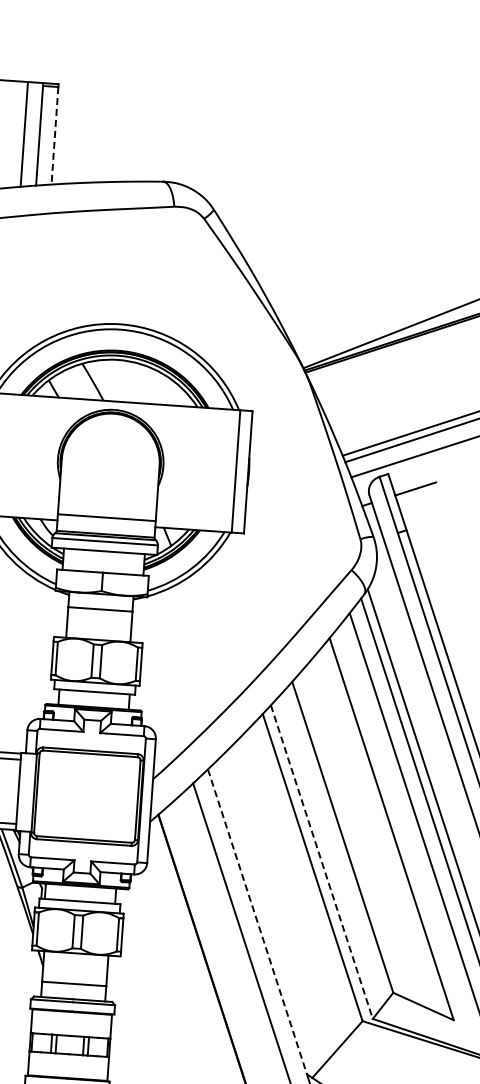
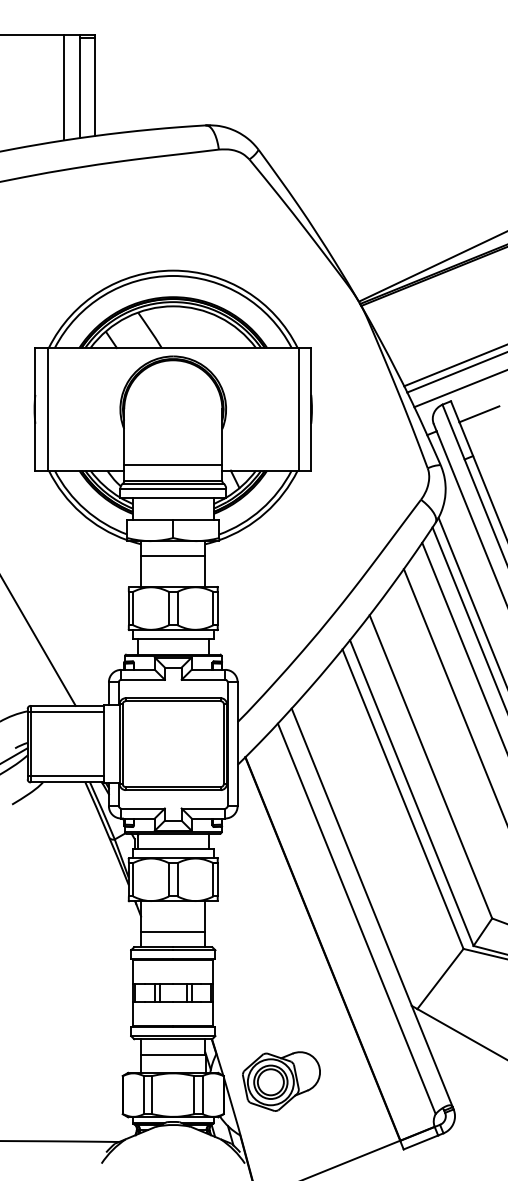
line: (54, 136) -> (94, 87), dashed -> solid
line: (321, 862) -> (411, 793), dashed -> solid
line: (257, 922) -> (351, 857), dashed -> solid

